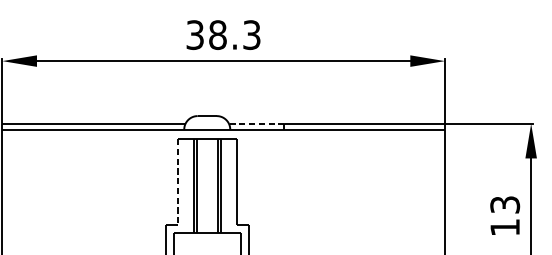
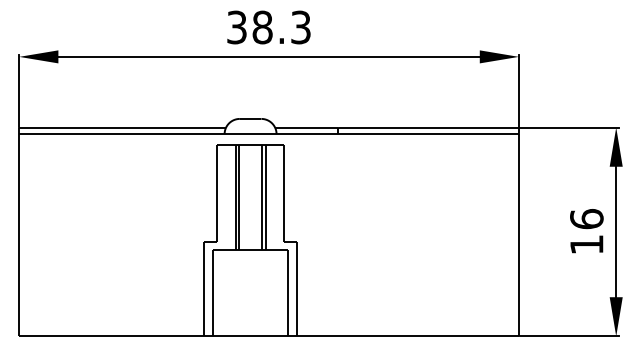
line: (255, 123) -> (305, 127), dashed -> solid
line: (177, 182) -> (217, 193), dashed -> solid
text: (504, 205) -> (586, 219), 13 -> 16

